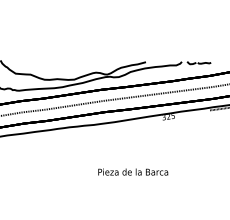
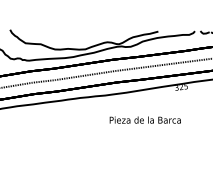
text: (133, 171) -> (145, 119), moved

